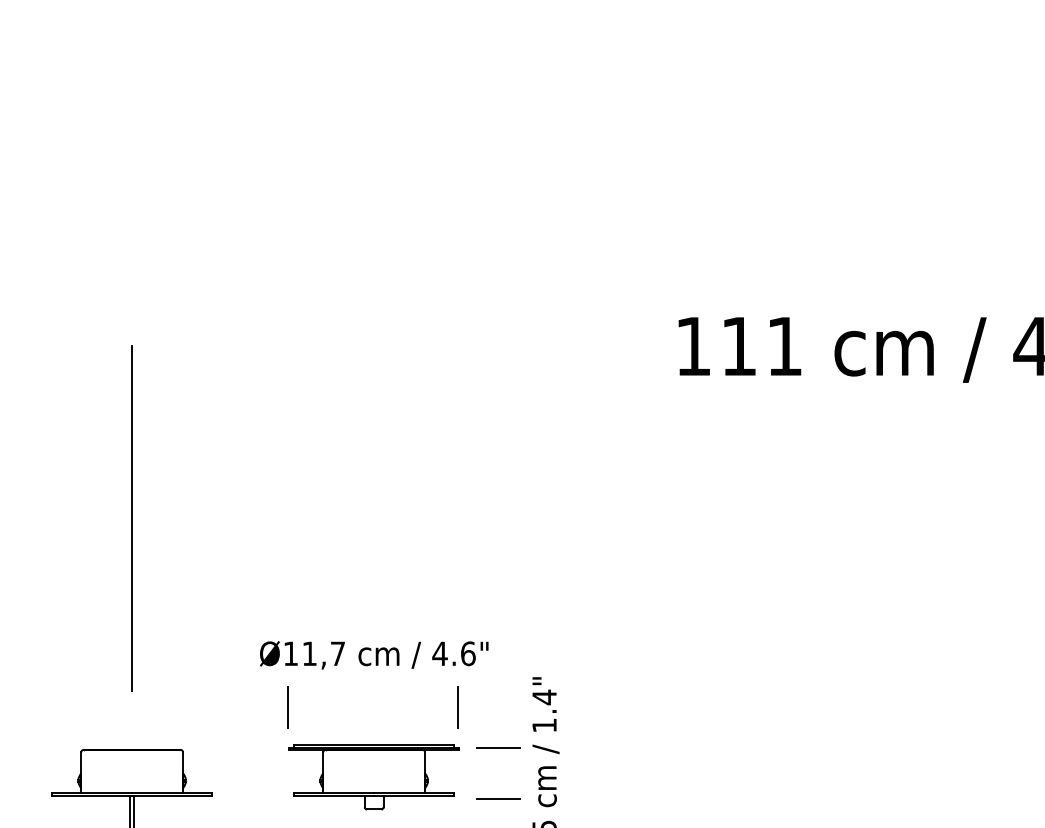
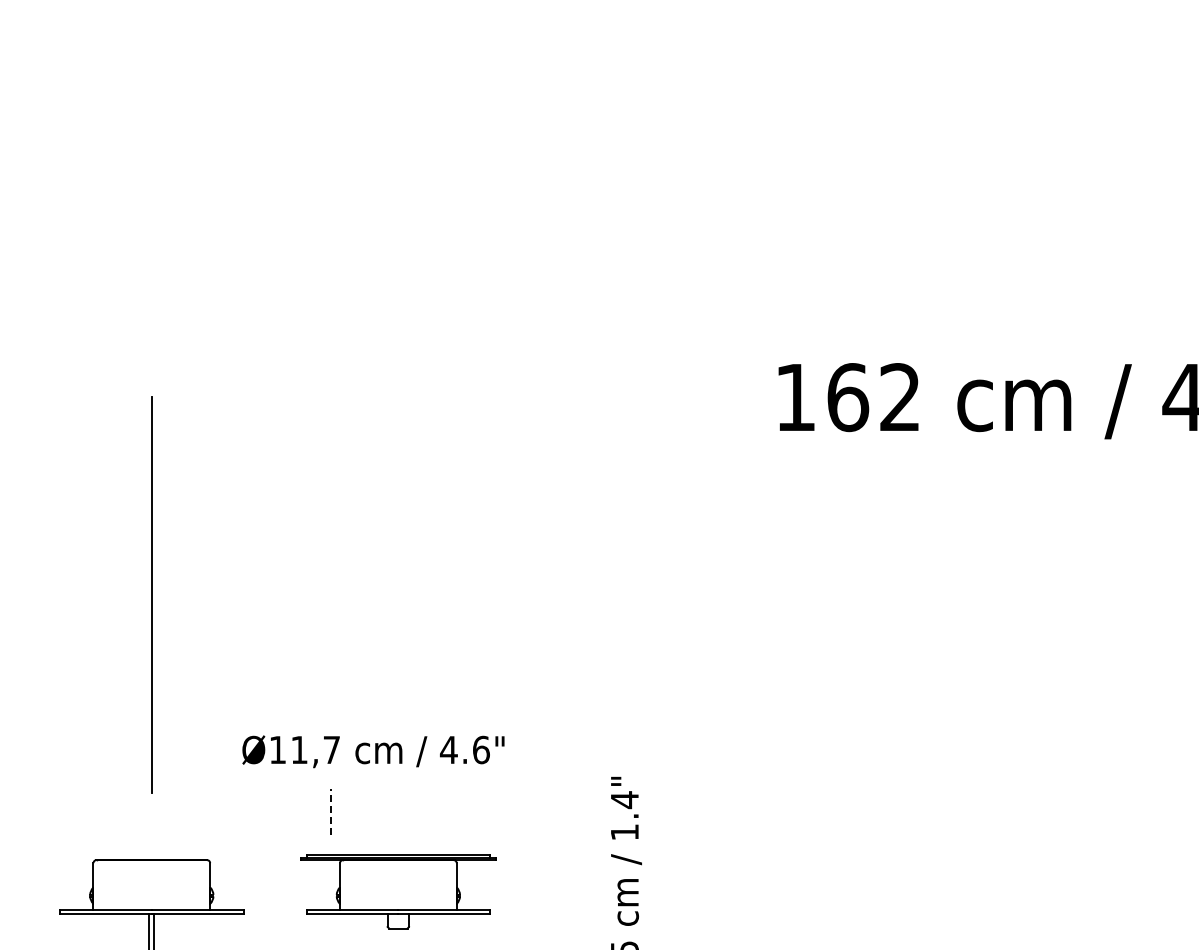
text: (761, 346) -> (873, 397), 111 -> 162
text: (374, 655) -> (373, 751), moved
line: (287, 707) -> (330, 811), solid -> dashed
line: (457, 707) -> (525, 811), removed
line: (498, 748) -> (571, 858), removed
part: (374, 777) -> (398, 891), moved
line: (498, 798) -> (571, 916), removed

